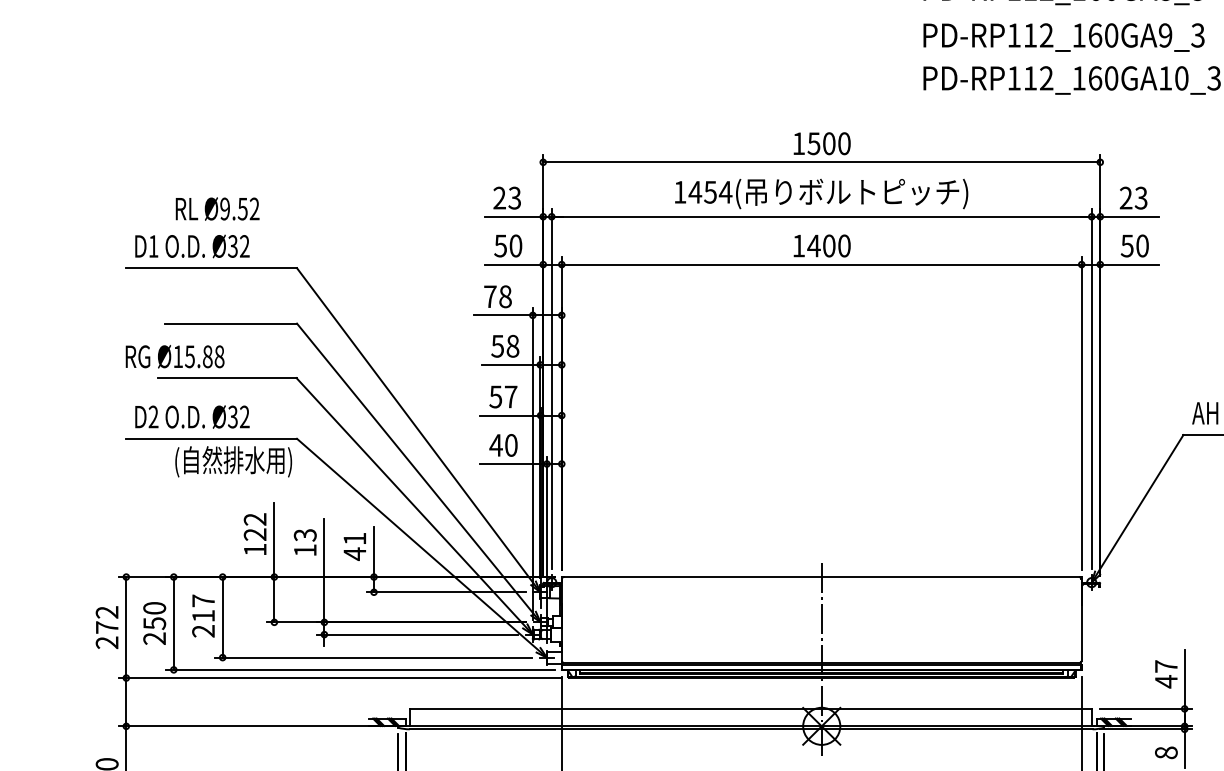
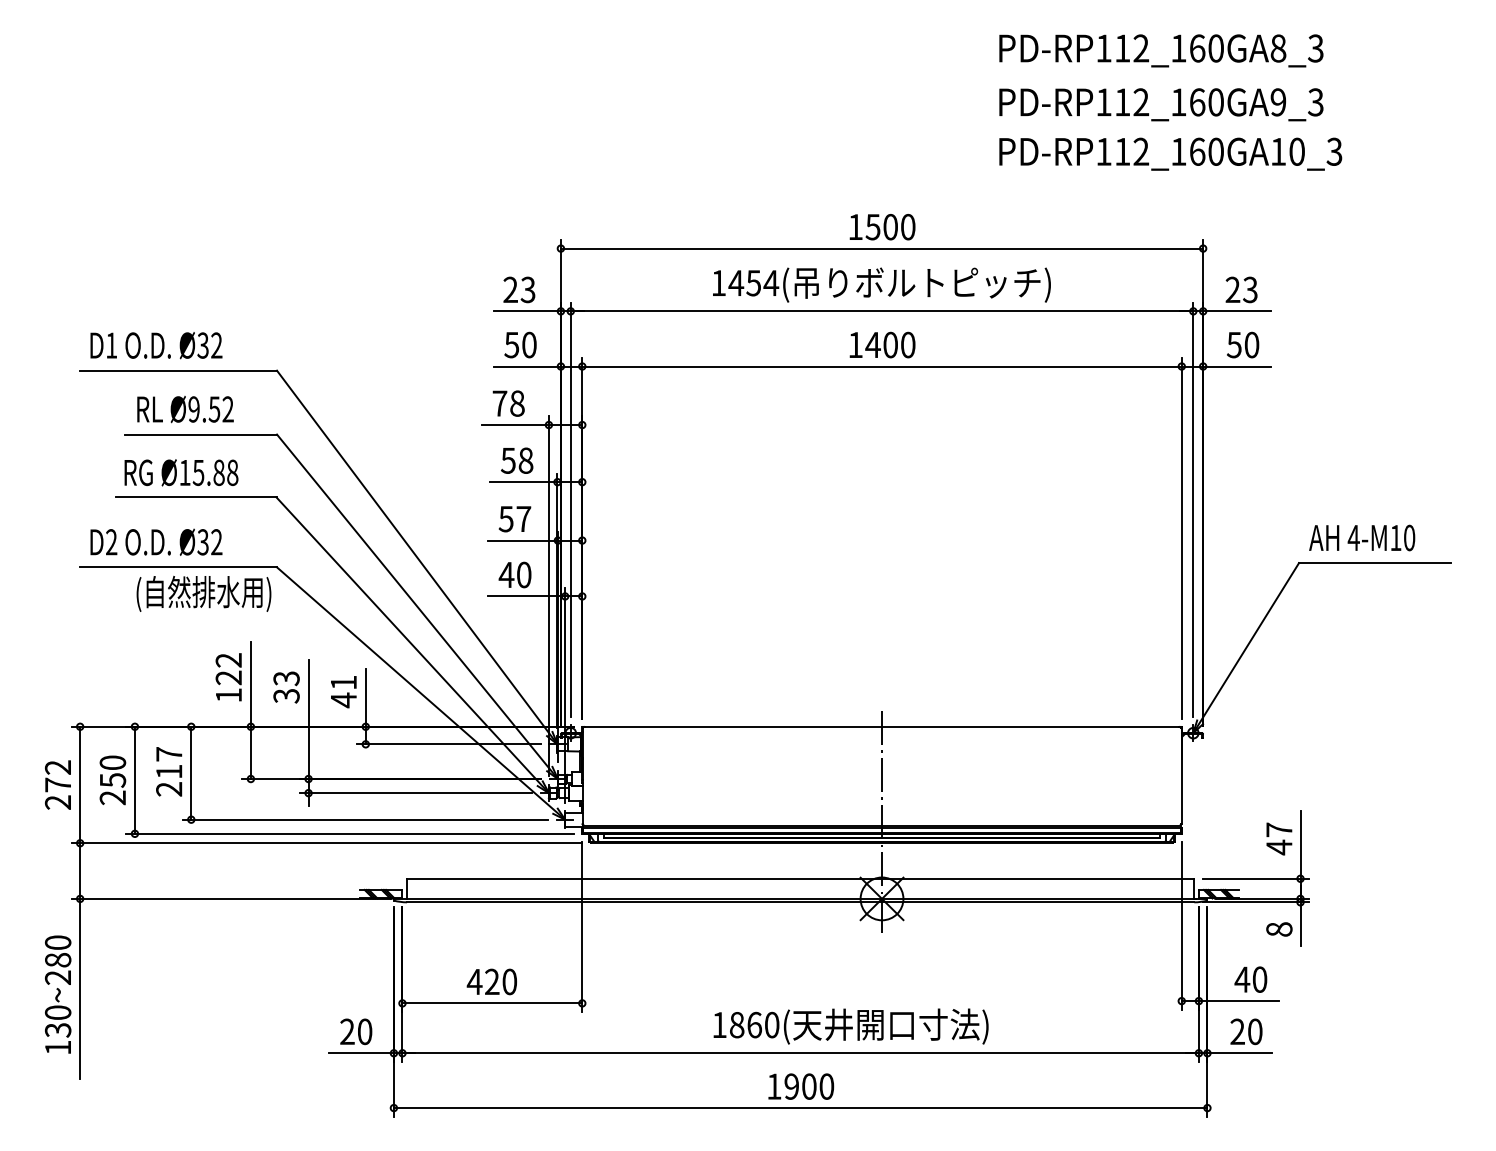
text: (217, 209) -> (185, 409), moved
text: (175, 356) -> (181, 472), moved
text: (305, 550) -> (286, 696), 13 -> 33

